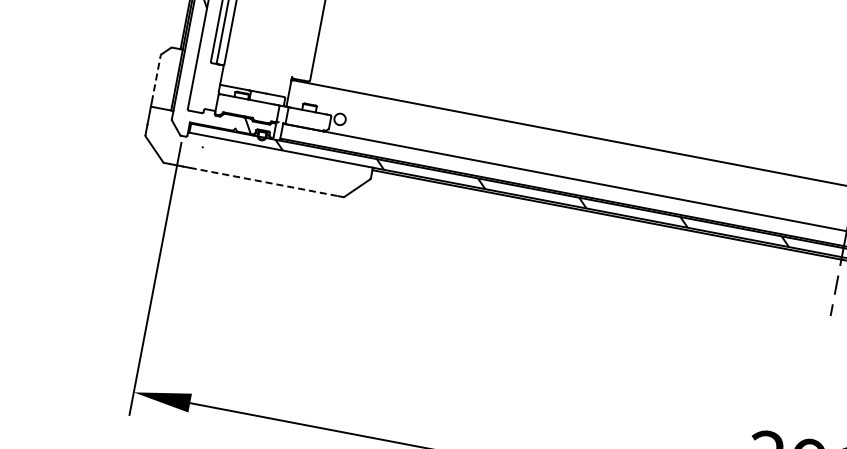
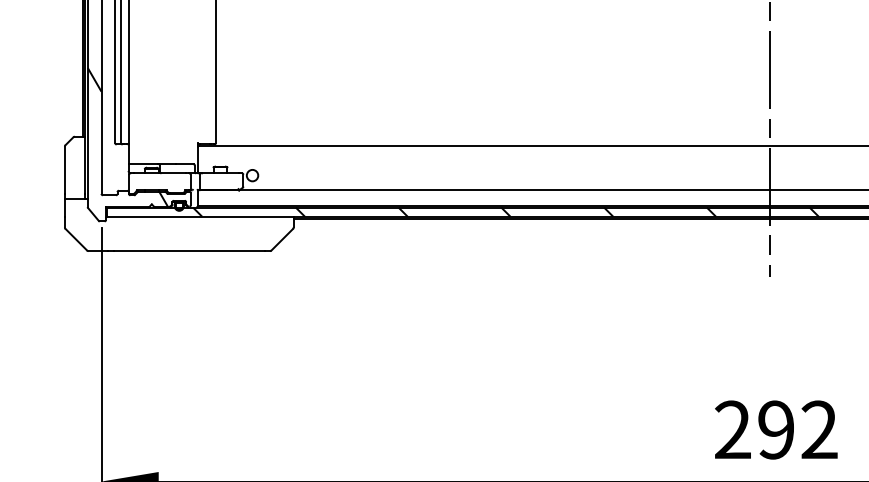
line: (155, 79) -> (64, 170), dashed -> solid
line: (263, 182) -> (189, 251), dashed -> solid

